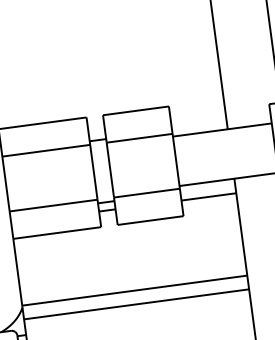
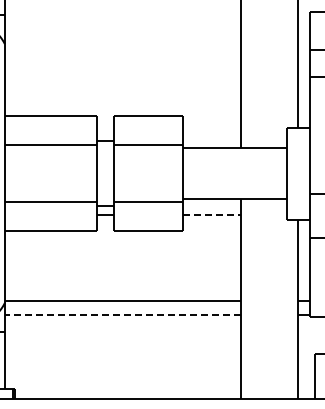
line: (209, 196) -> (212, 214), solid -> dashed
line: (136, 304) -> (122, 315), solid -> dashed

